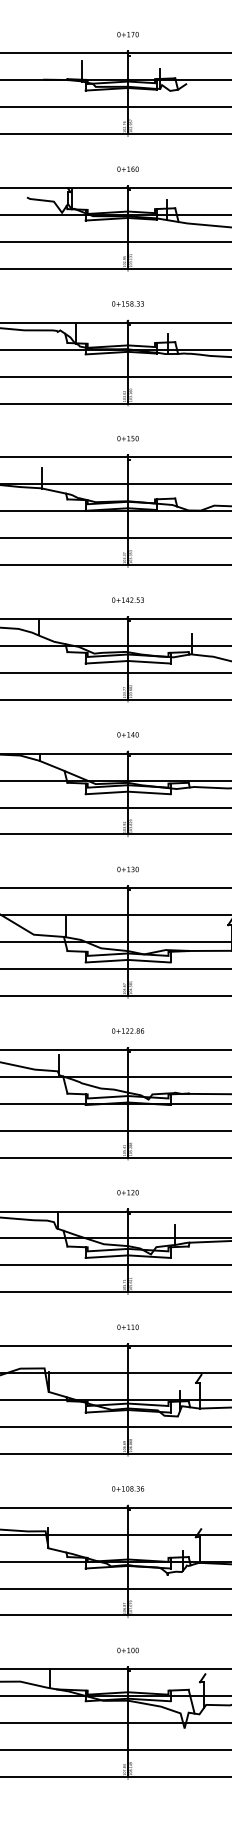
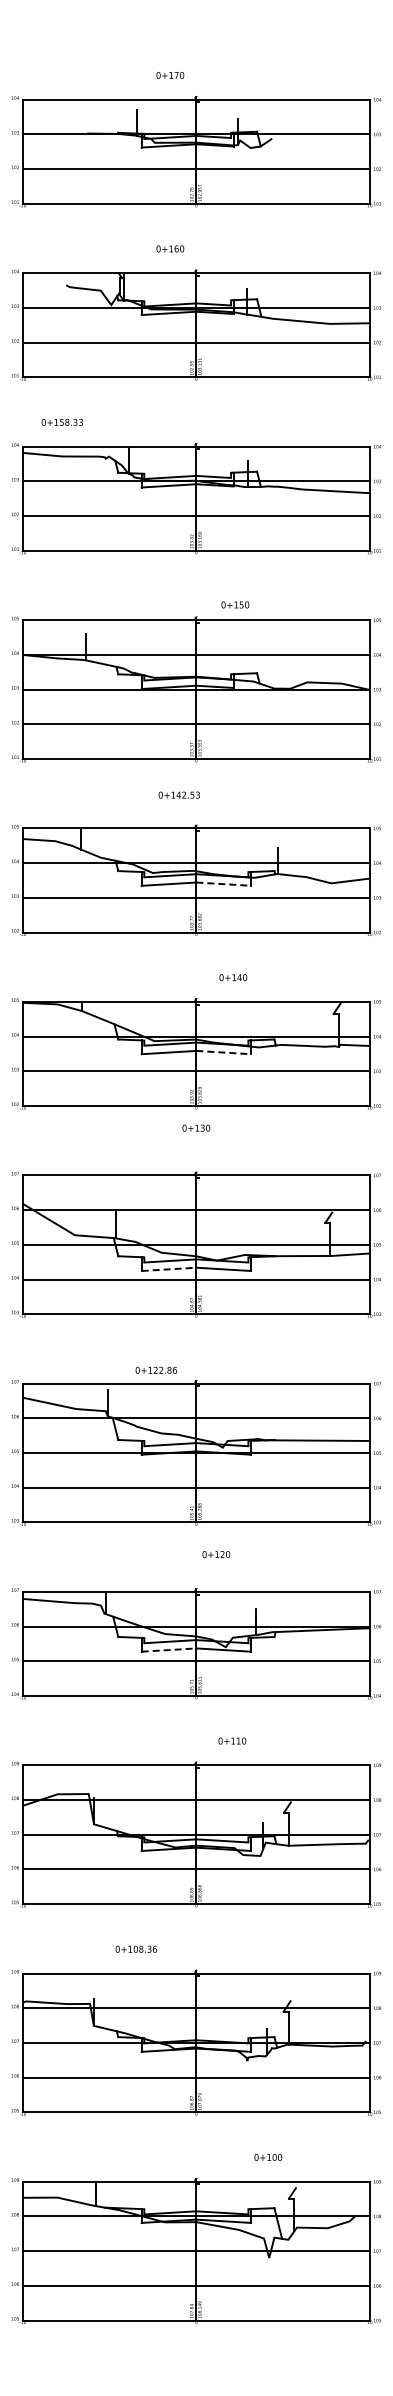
text: (128, 34) -> (170, 75), moved
text: (128, 168) -> (170, 248), moved
text: (127, 303) -> (61, 422), moved
text: (128, 438) -> (235, 604), moved
text: (127, 599) -> (178, 794), moved
line: (149, 662) -> (224, 884), solid -> dashed
text: (128, 734) -> (233, 977), moved
line: (149, 792) -> (224, 1052), solid -> dashed
text: (128, 868) -> (196, 1127), moved
line: (107, 961) -> (169, 1269), solid -> dashed
text: (127, 1030) -> (155, 1369), moved
text: (128, 1192) -> (216, 1554), moved
line: (107, 1257) -> (169, 1650), solid -> dashed
text: (128, 1326) -> (232, 1740), moved
text: (127, 1488) -> (135, 1948), moved
text: (128, 1650) -> (268, 2157), moved

